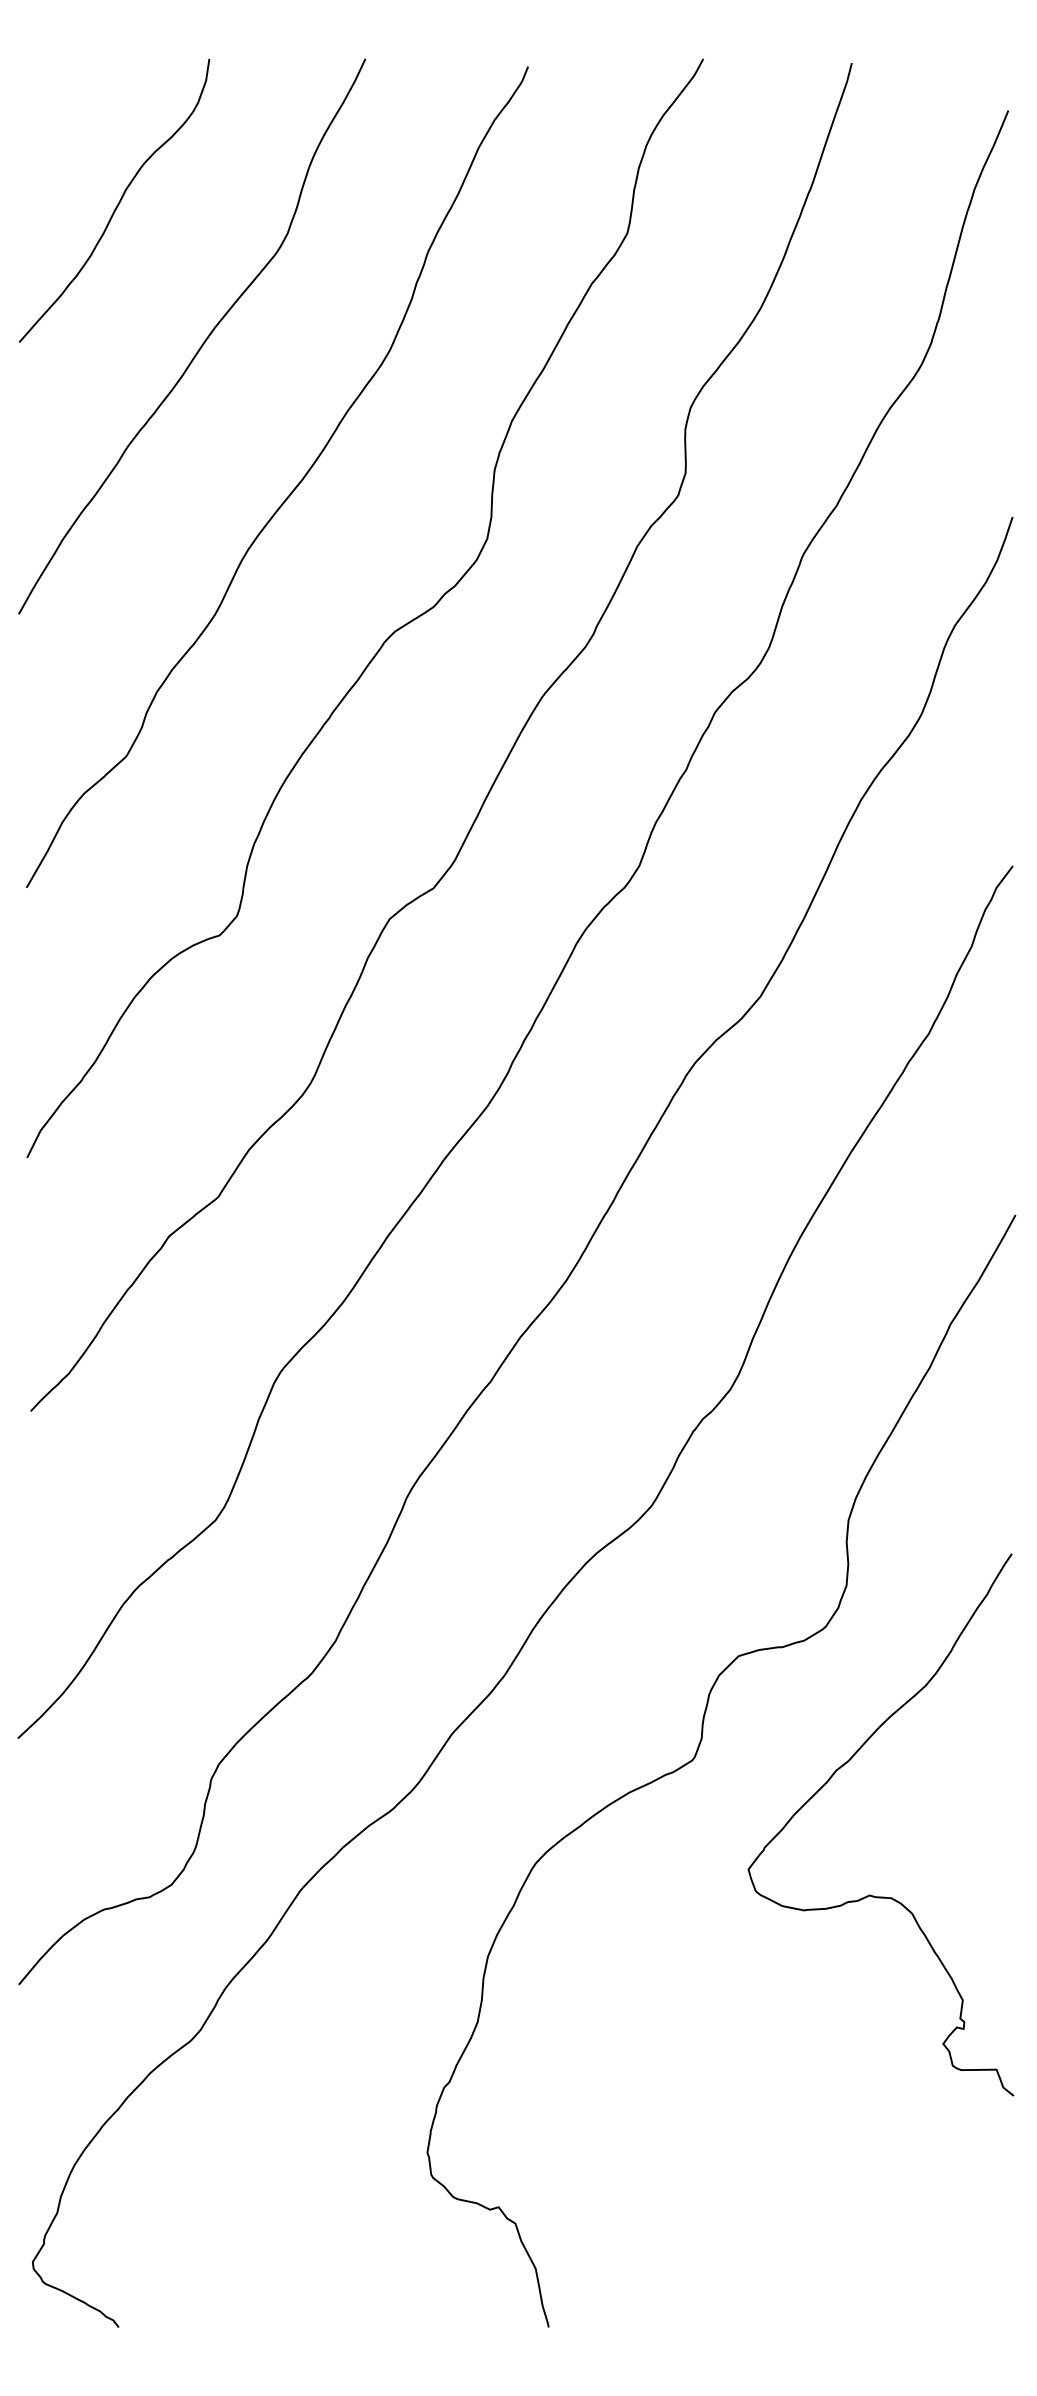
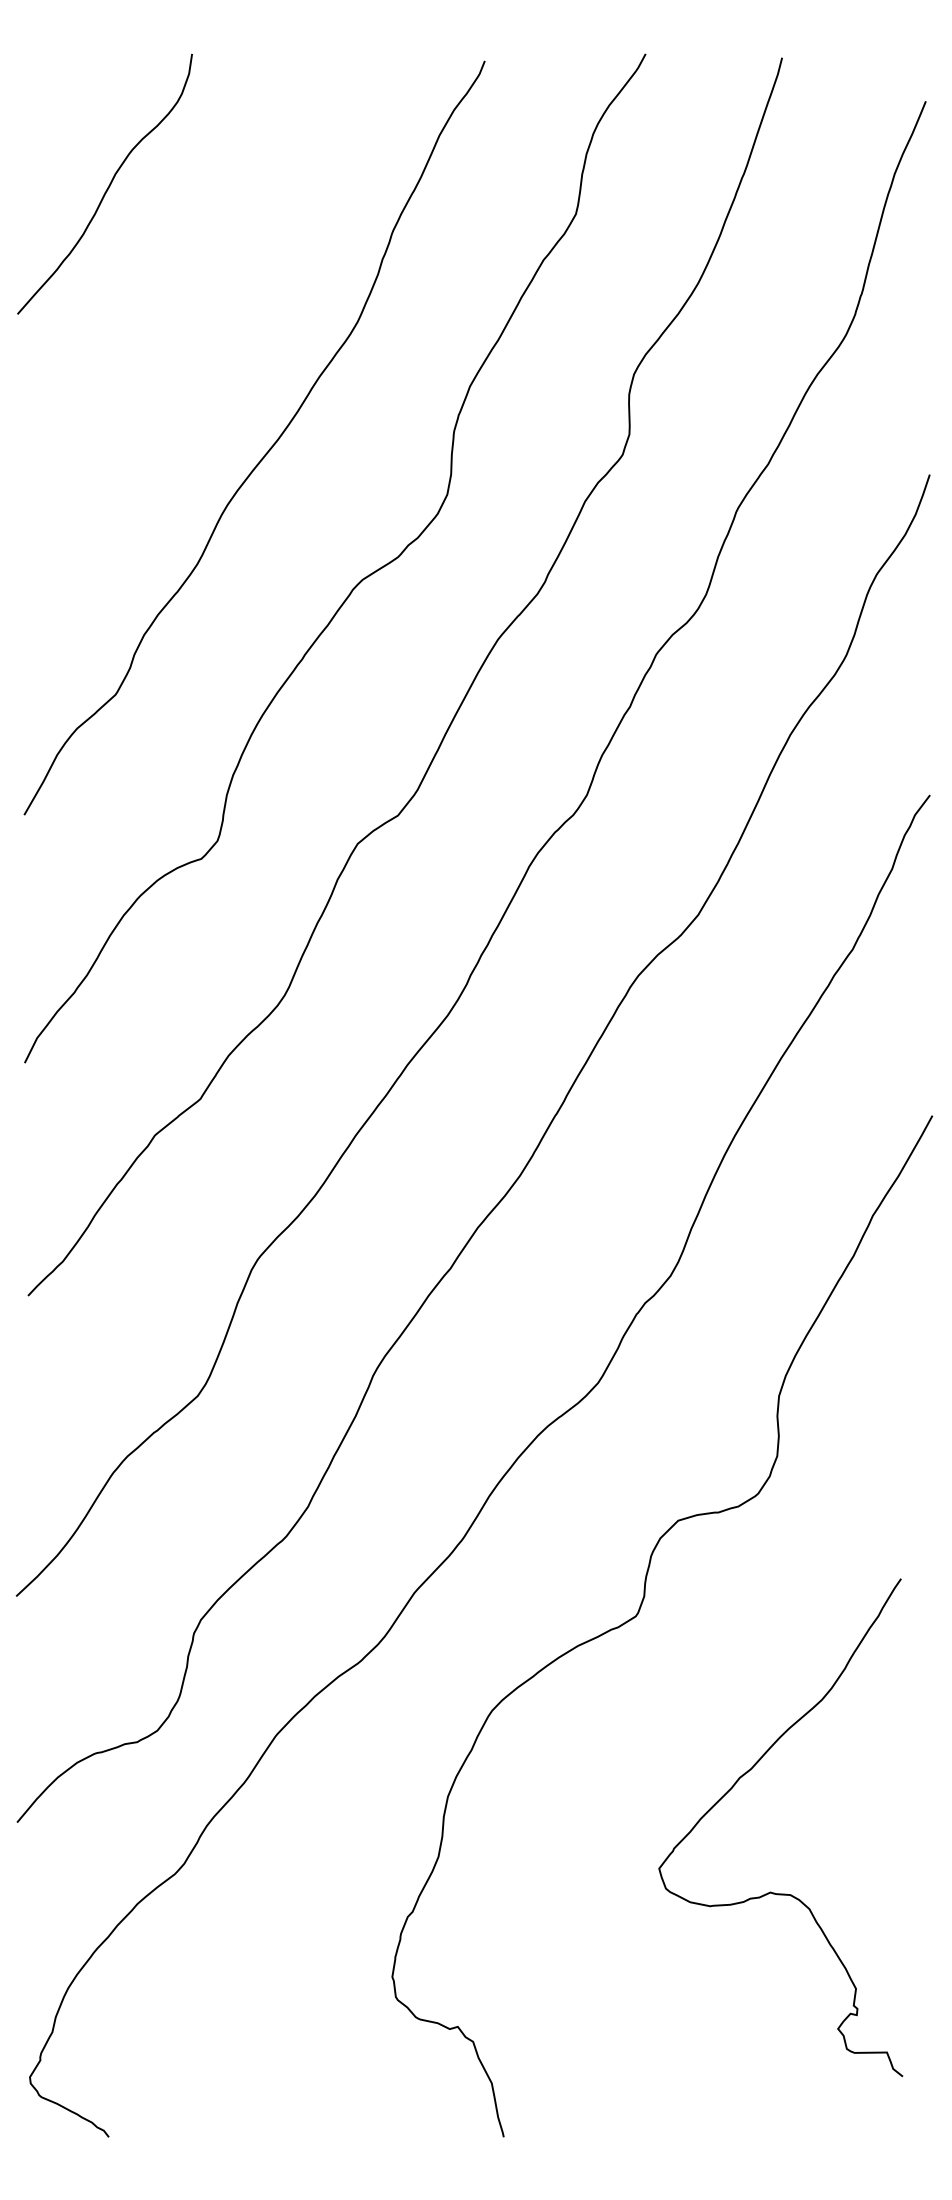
curve: (201, 344) -> (184, 316), removed
curve: (830, 1780) -> (734, 1786), moved

